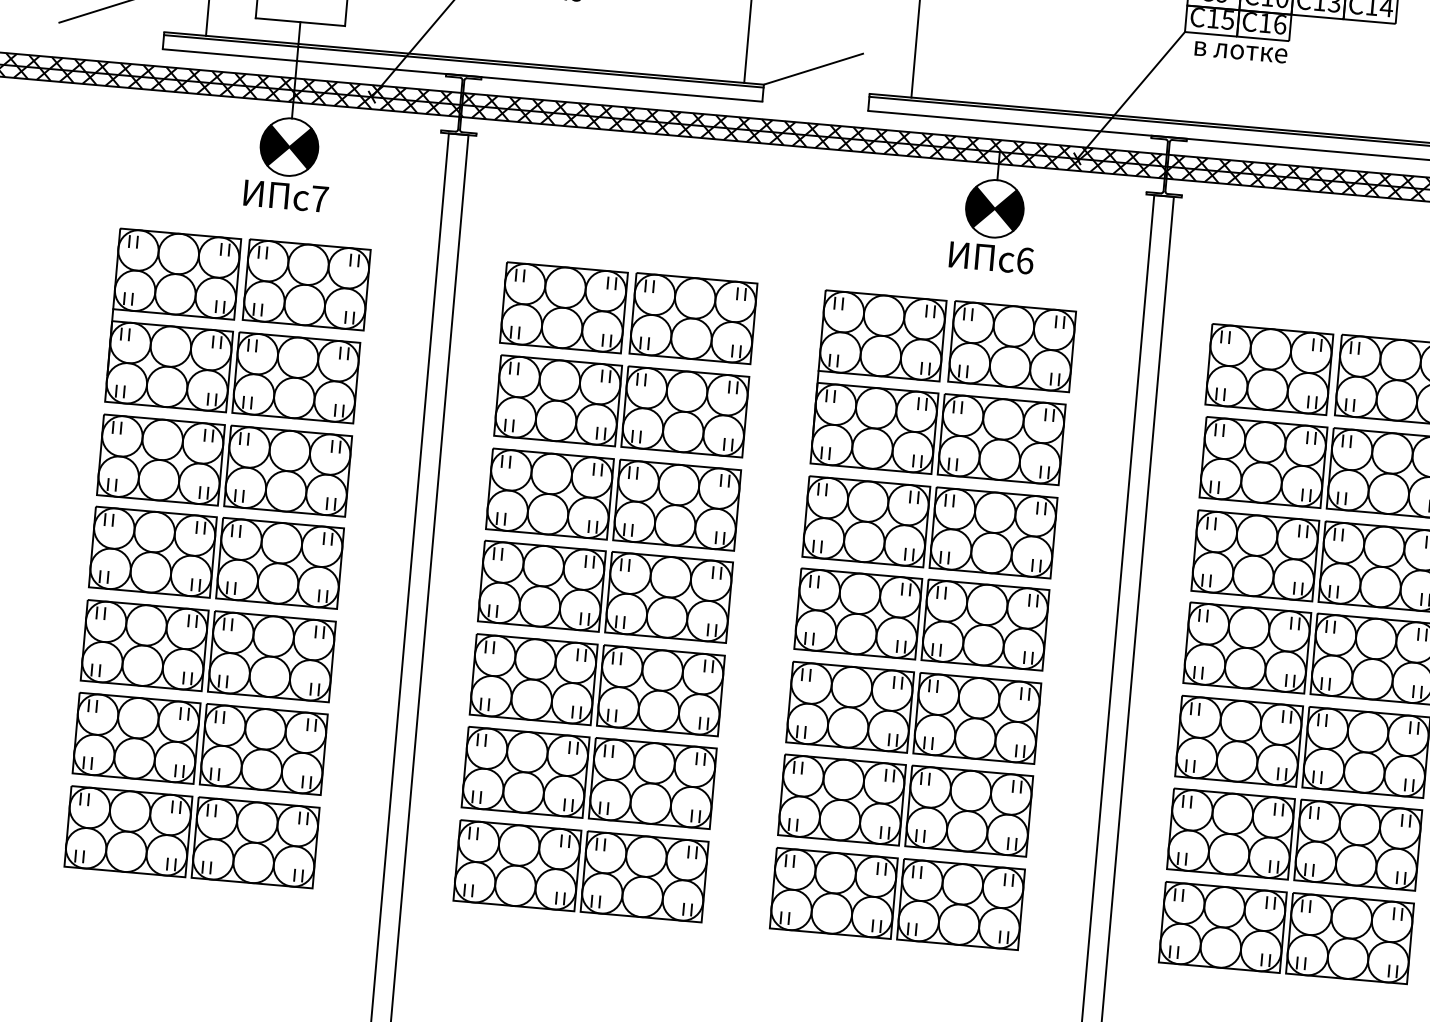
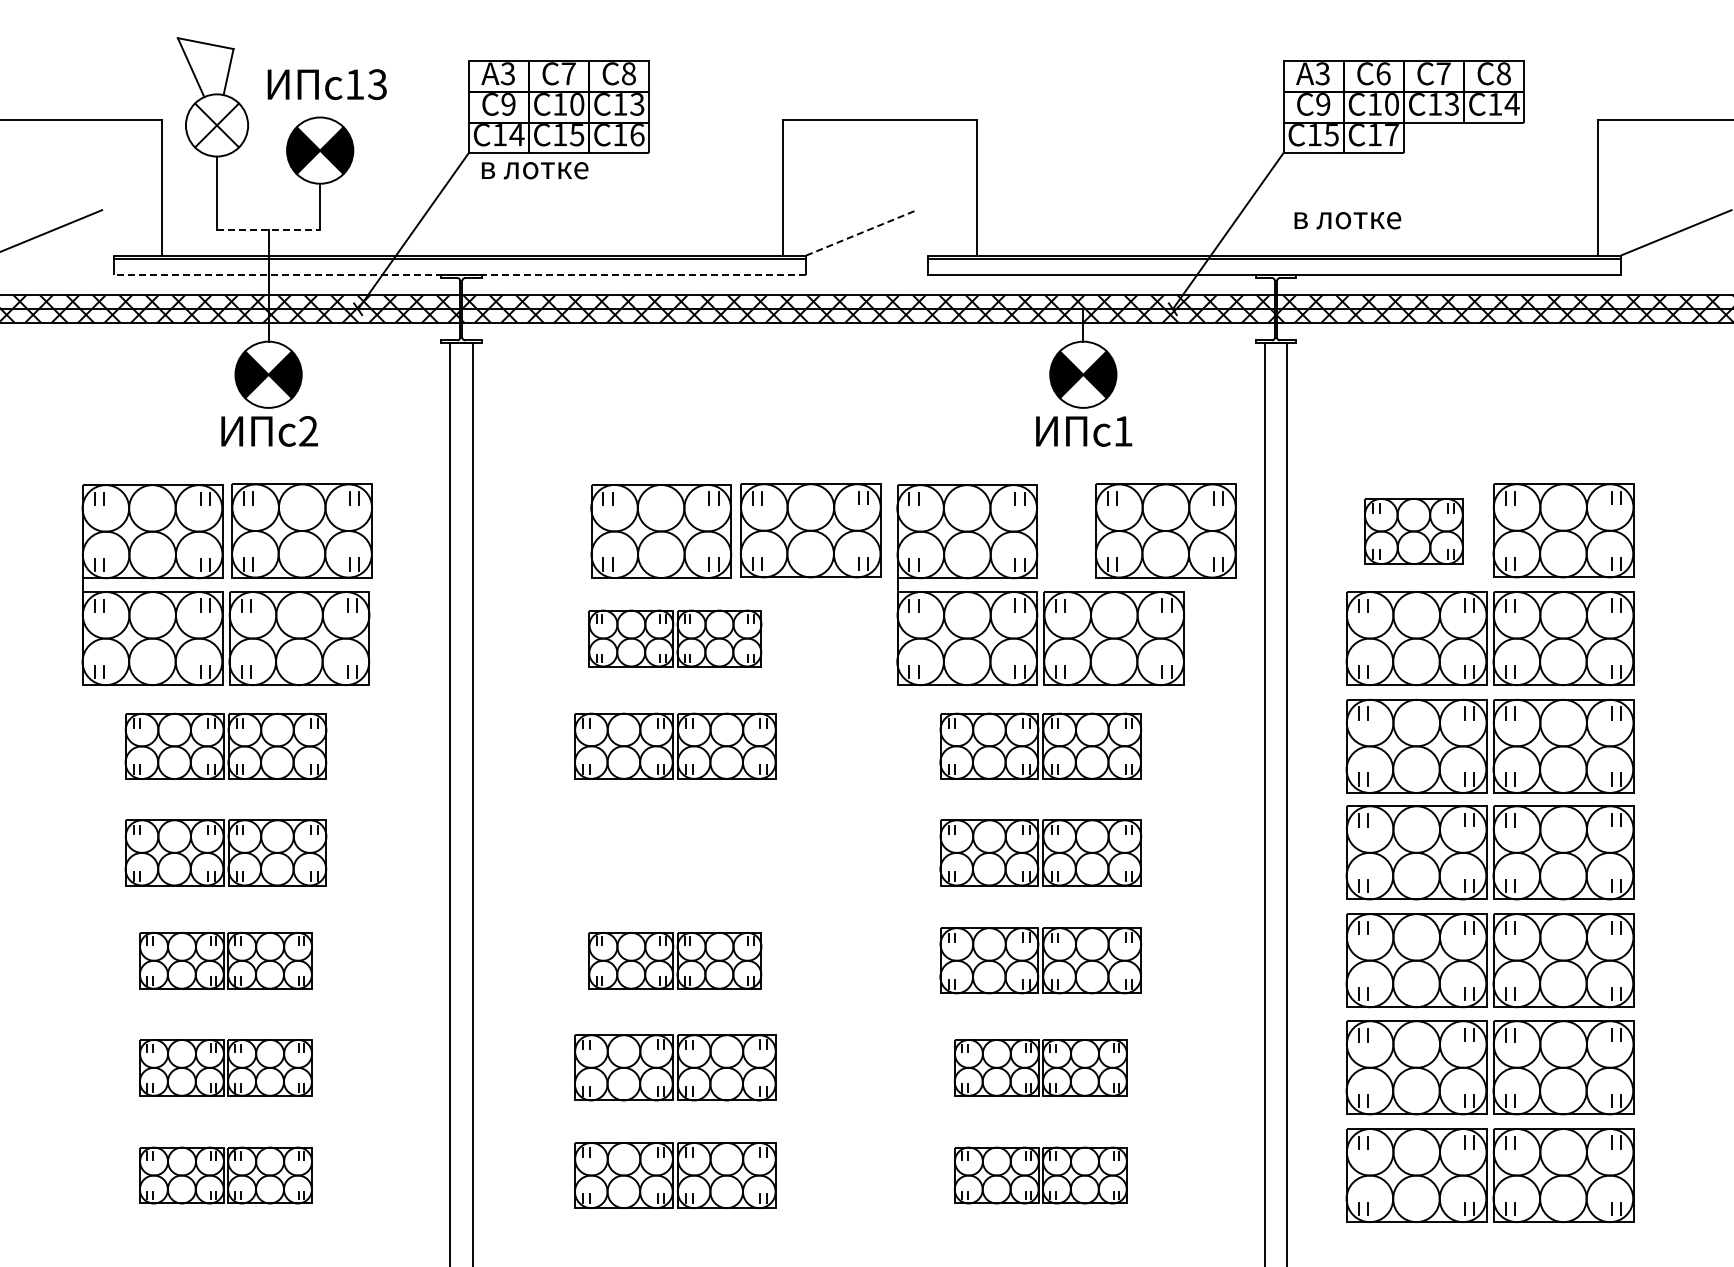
line: (300, 22) -> (268, 230), solid -> dashed
text: (1280, 25) -> (1392, 135), 16 -> 17
text: (1240, 52) -> (1347, 220), moved
line: (814, 68) -> (862, 232), solid -> dashed
line: (462, 75) -> (459, 275), solid -> dashed
text: (319, 199) -> (308, 431), 7 -> 2
text: (1025, 260) -> (1123, 431), 6 -> 1
part: (628, 312) -> (735, 530), moved
part: (1011, 346) -> (1165, 530), moved
part: (1268, 369) -> (1413, 531), size x0.7
part: (621, 406) -> (675, 638), size x0.6
part: (223, 465) -> (225, 746), size x0.7
part: (613, 498) -> (675, 745), size x0.7
part: (929, 526) -> (1040, 745), size x0.7
part: (215, 557) -> (225, 852), size x0.7
part: (605, 591) -> (675, 852), removed
part: (921, 619) -> (1040, 852), size x0.7
part: (207, 650) -> (225, 960), size x0.6
part: (597, 685) -> (675, 960), size x0.6
part: (913, 712) -> (1040, 960), size x0.7
part: (199, 743) -> (225, 1067), size x0.6
part: (589, 777) -> (675, 1067), size x0.7
part: (905, 805) -> (1040, 1067), size x0.6
part: (191, 837) -> (225, 1175), size x0.6
part: (581, 871) -> (675, 1175), size x0.7
part: (897, 898) -> (1040, 1175), size x0.6

